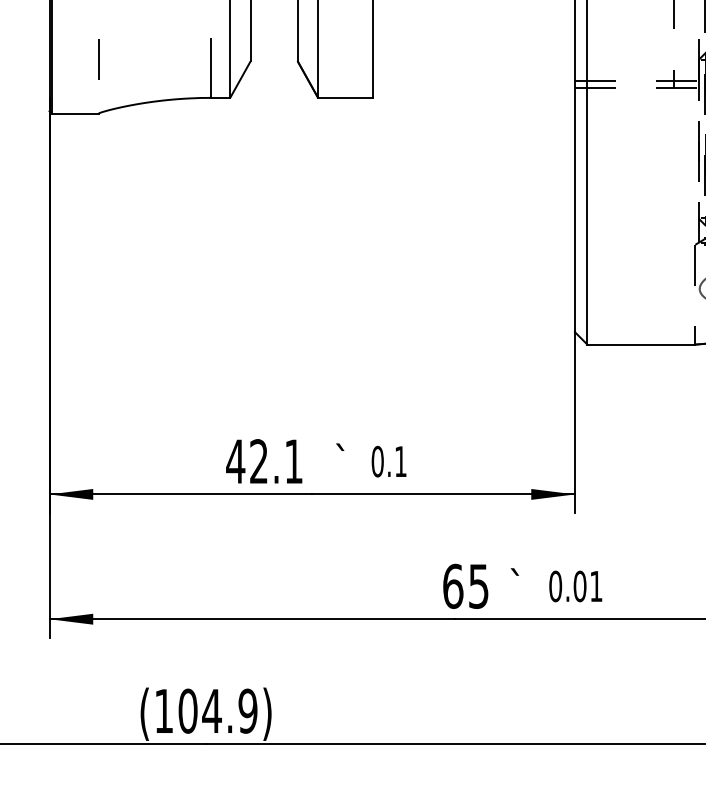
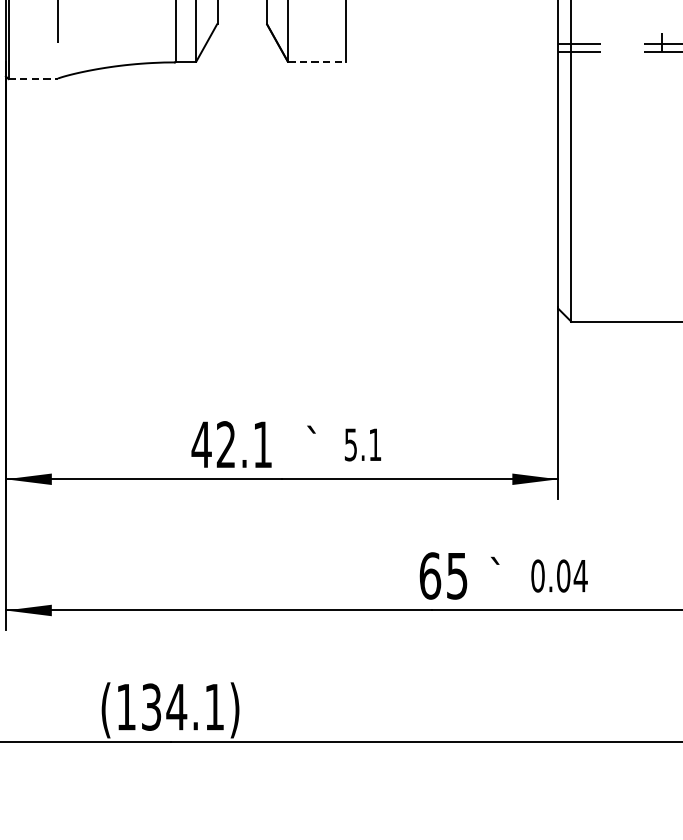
line: (345, 97) -> (317, 61), solid -> dashed
line: (75, 113) -> (33, 78), solid -> dashed
text: (377, 461) -> (350, 444), 0.1 -> 5.1
text: (596, 586) -> (580, 576), 0.01 -> 0.04
text: (217, 710) -> (182, 706), (104.9) -> (134.1)

